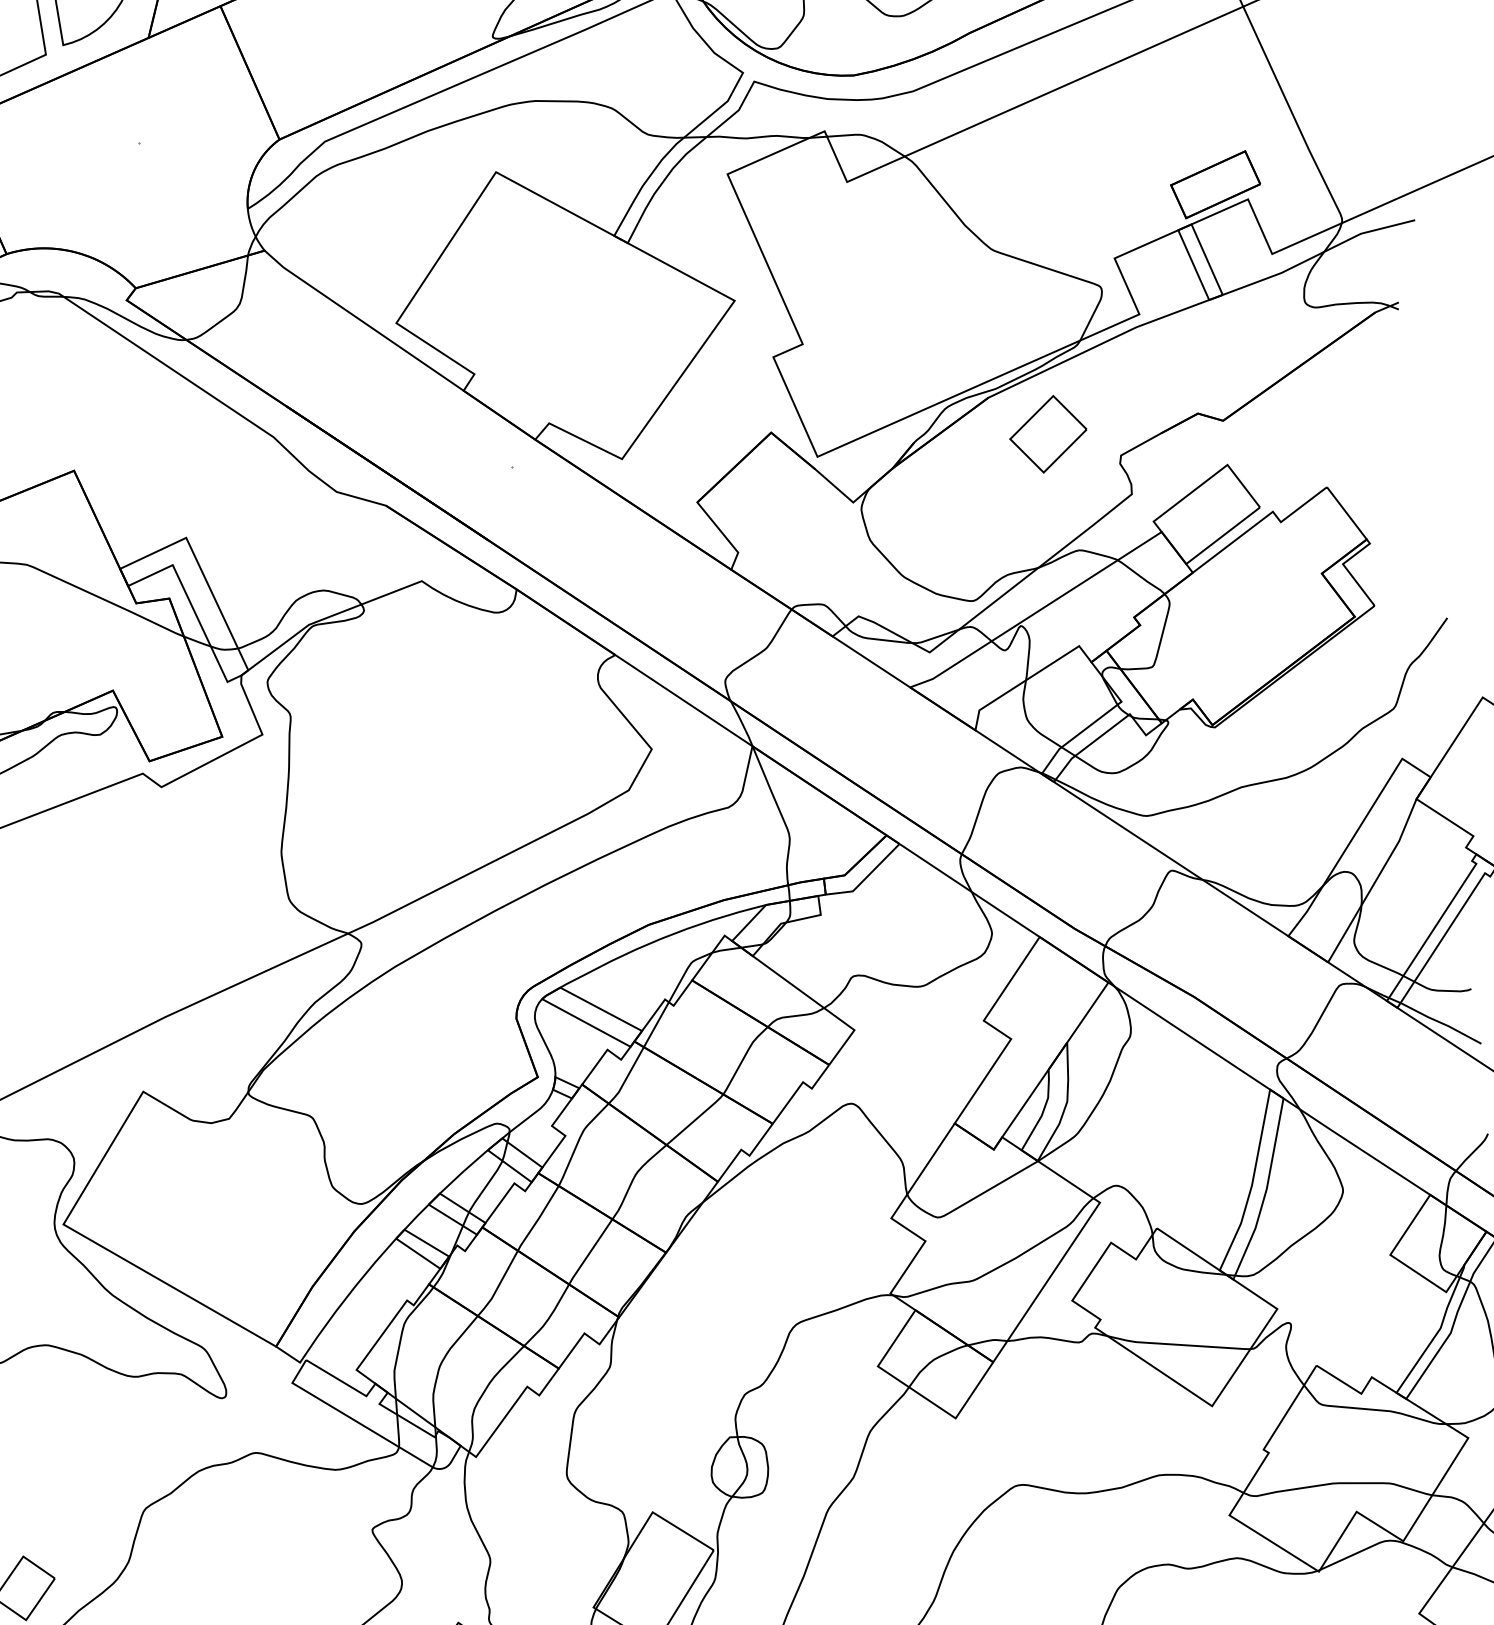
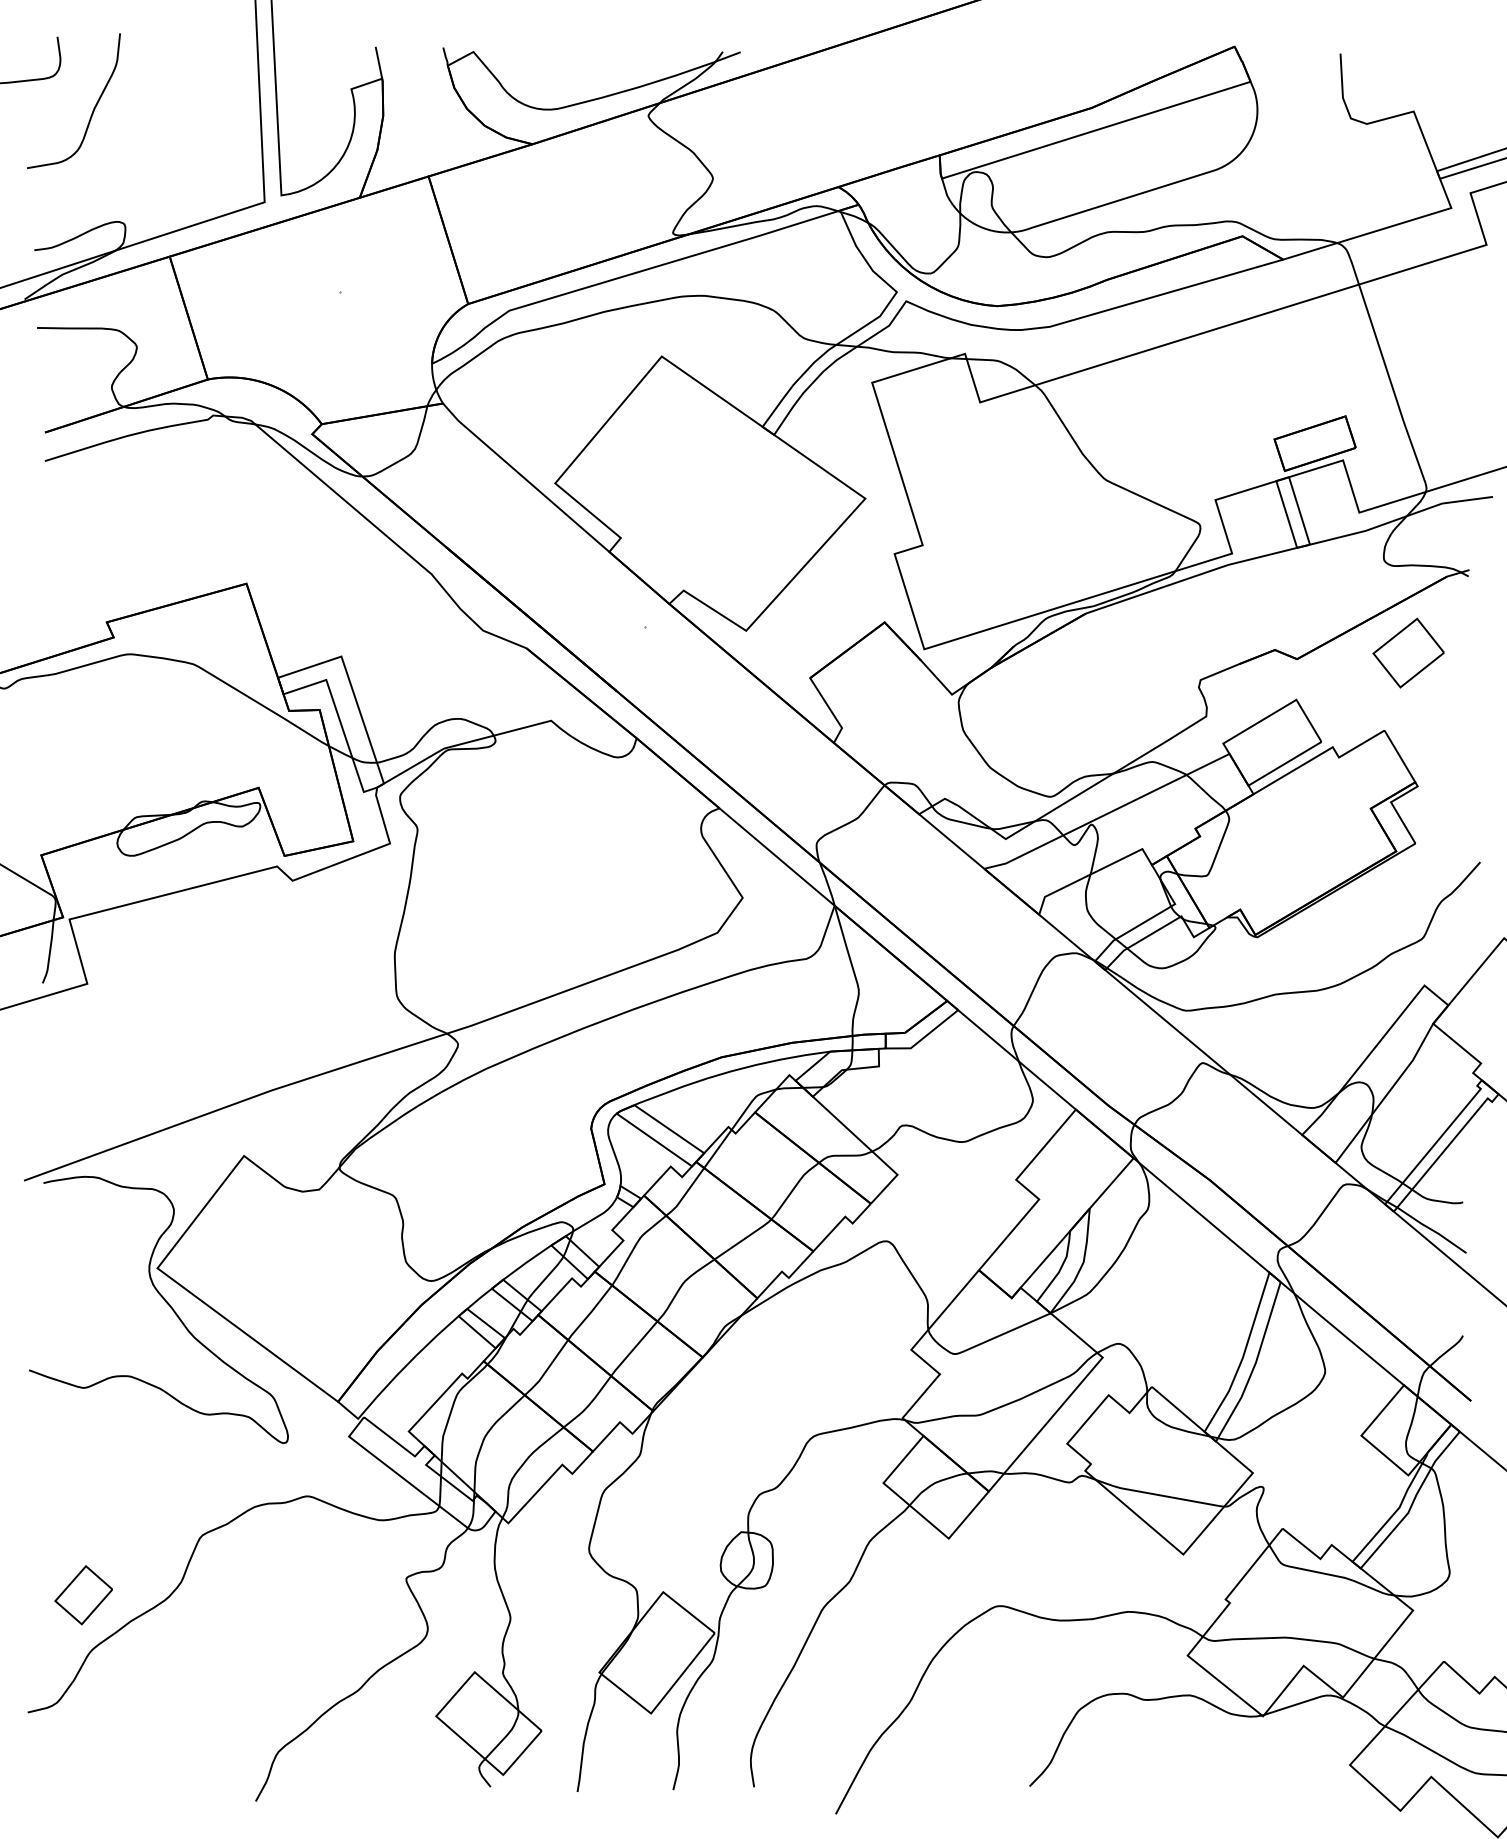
part: (1048, 433) -> (1408, 652), moved

